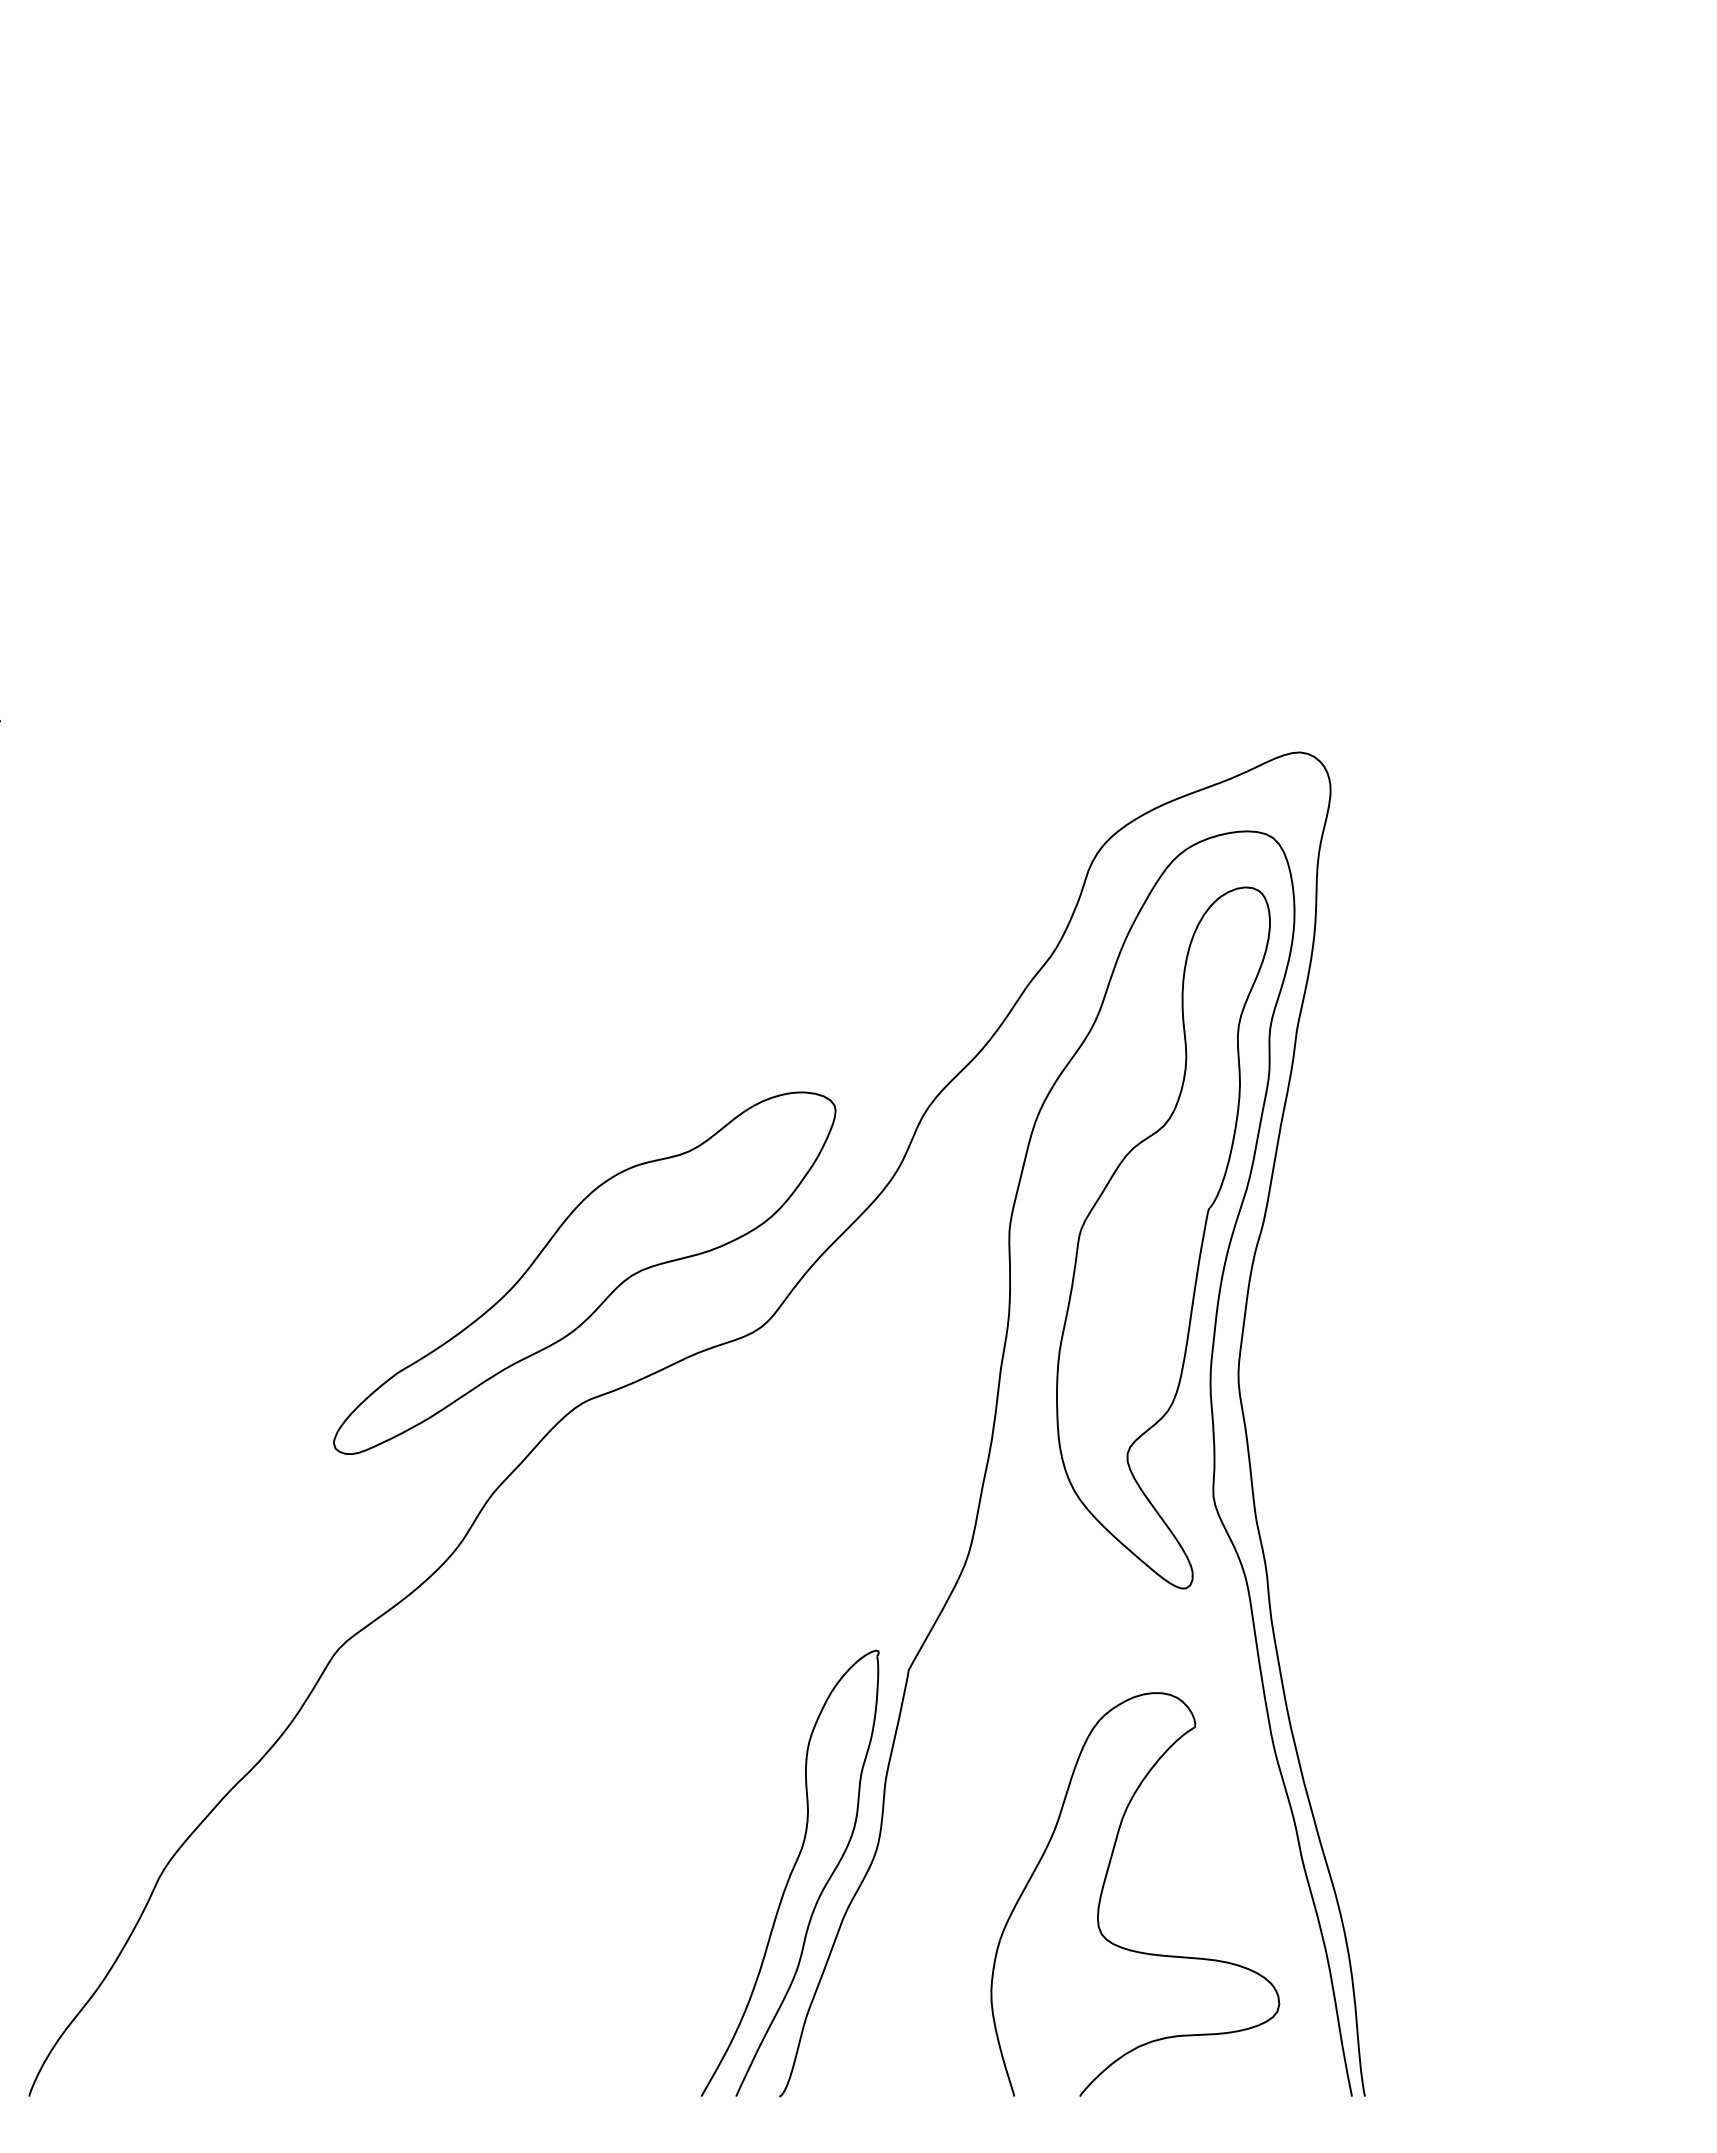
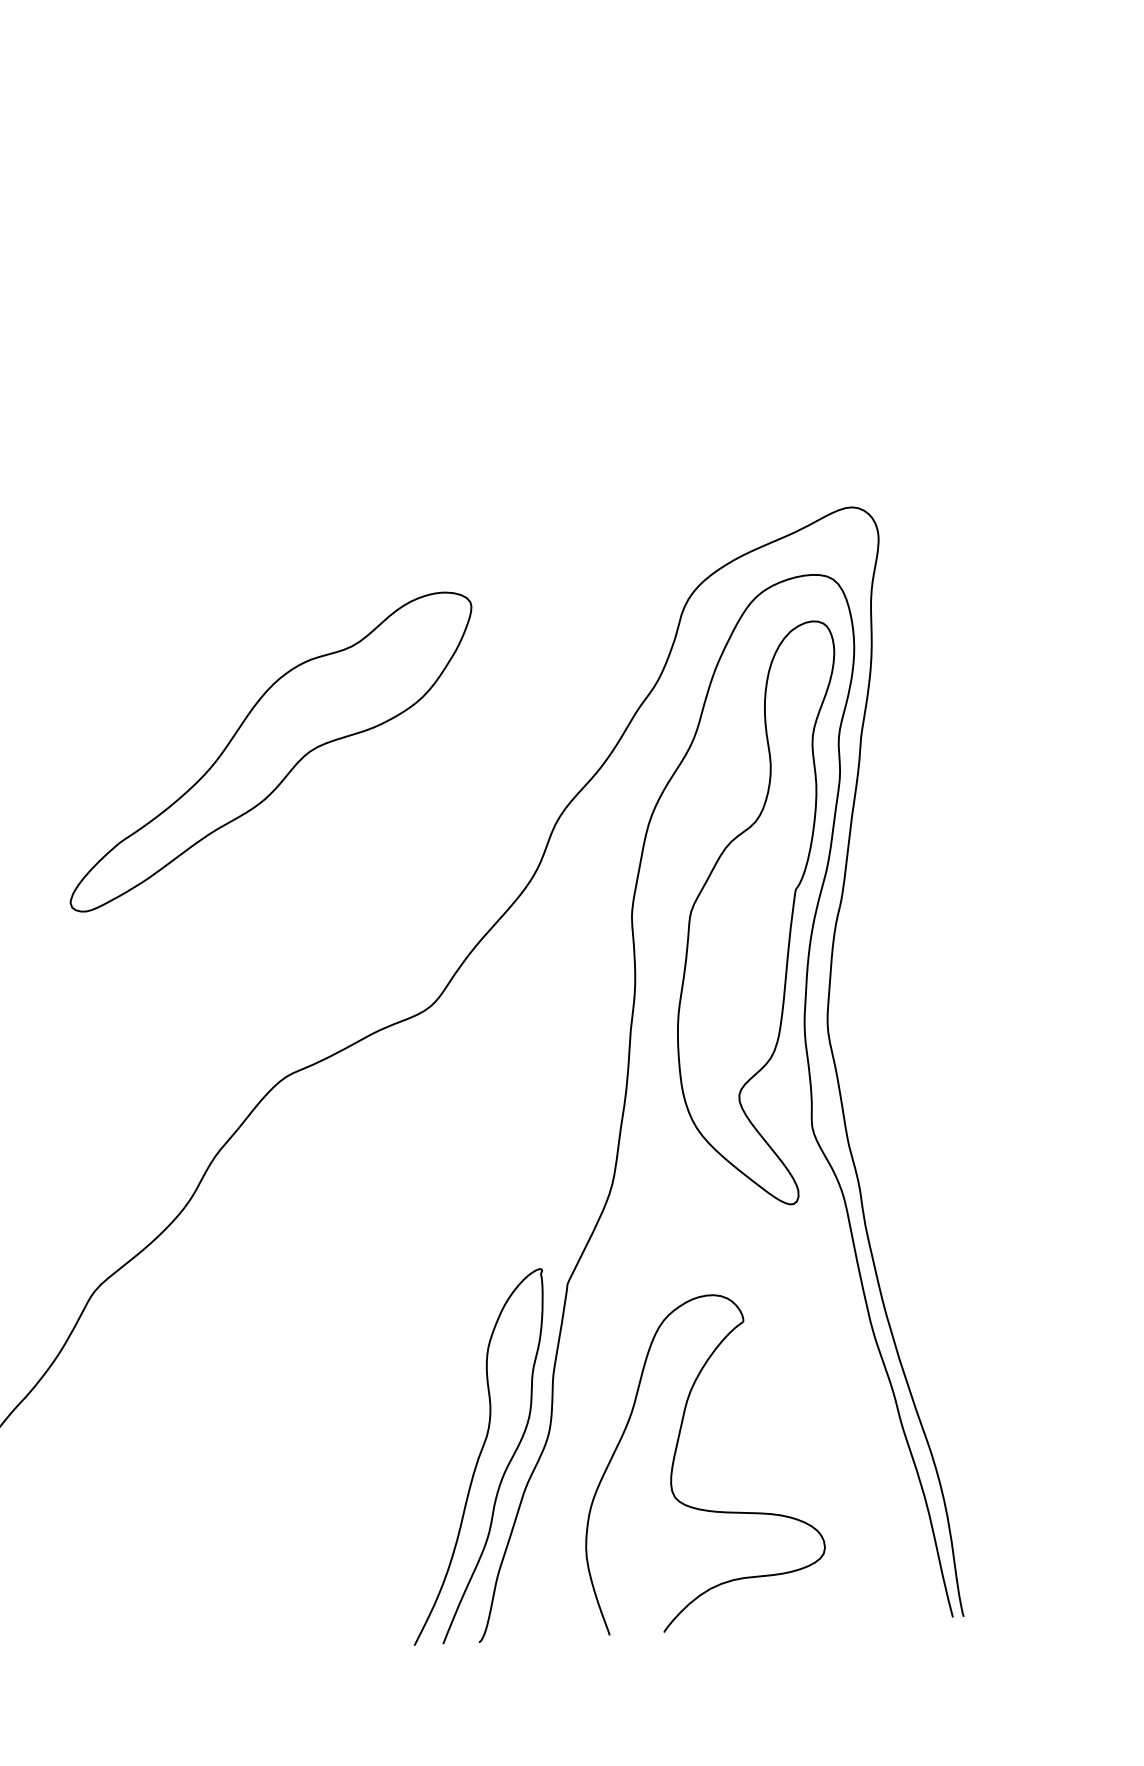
part: (584, 1272) -> (270, 751), moved
part: (1104, 1886) -> (675, 1457), moved

